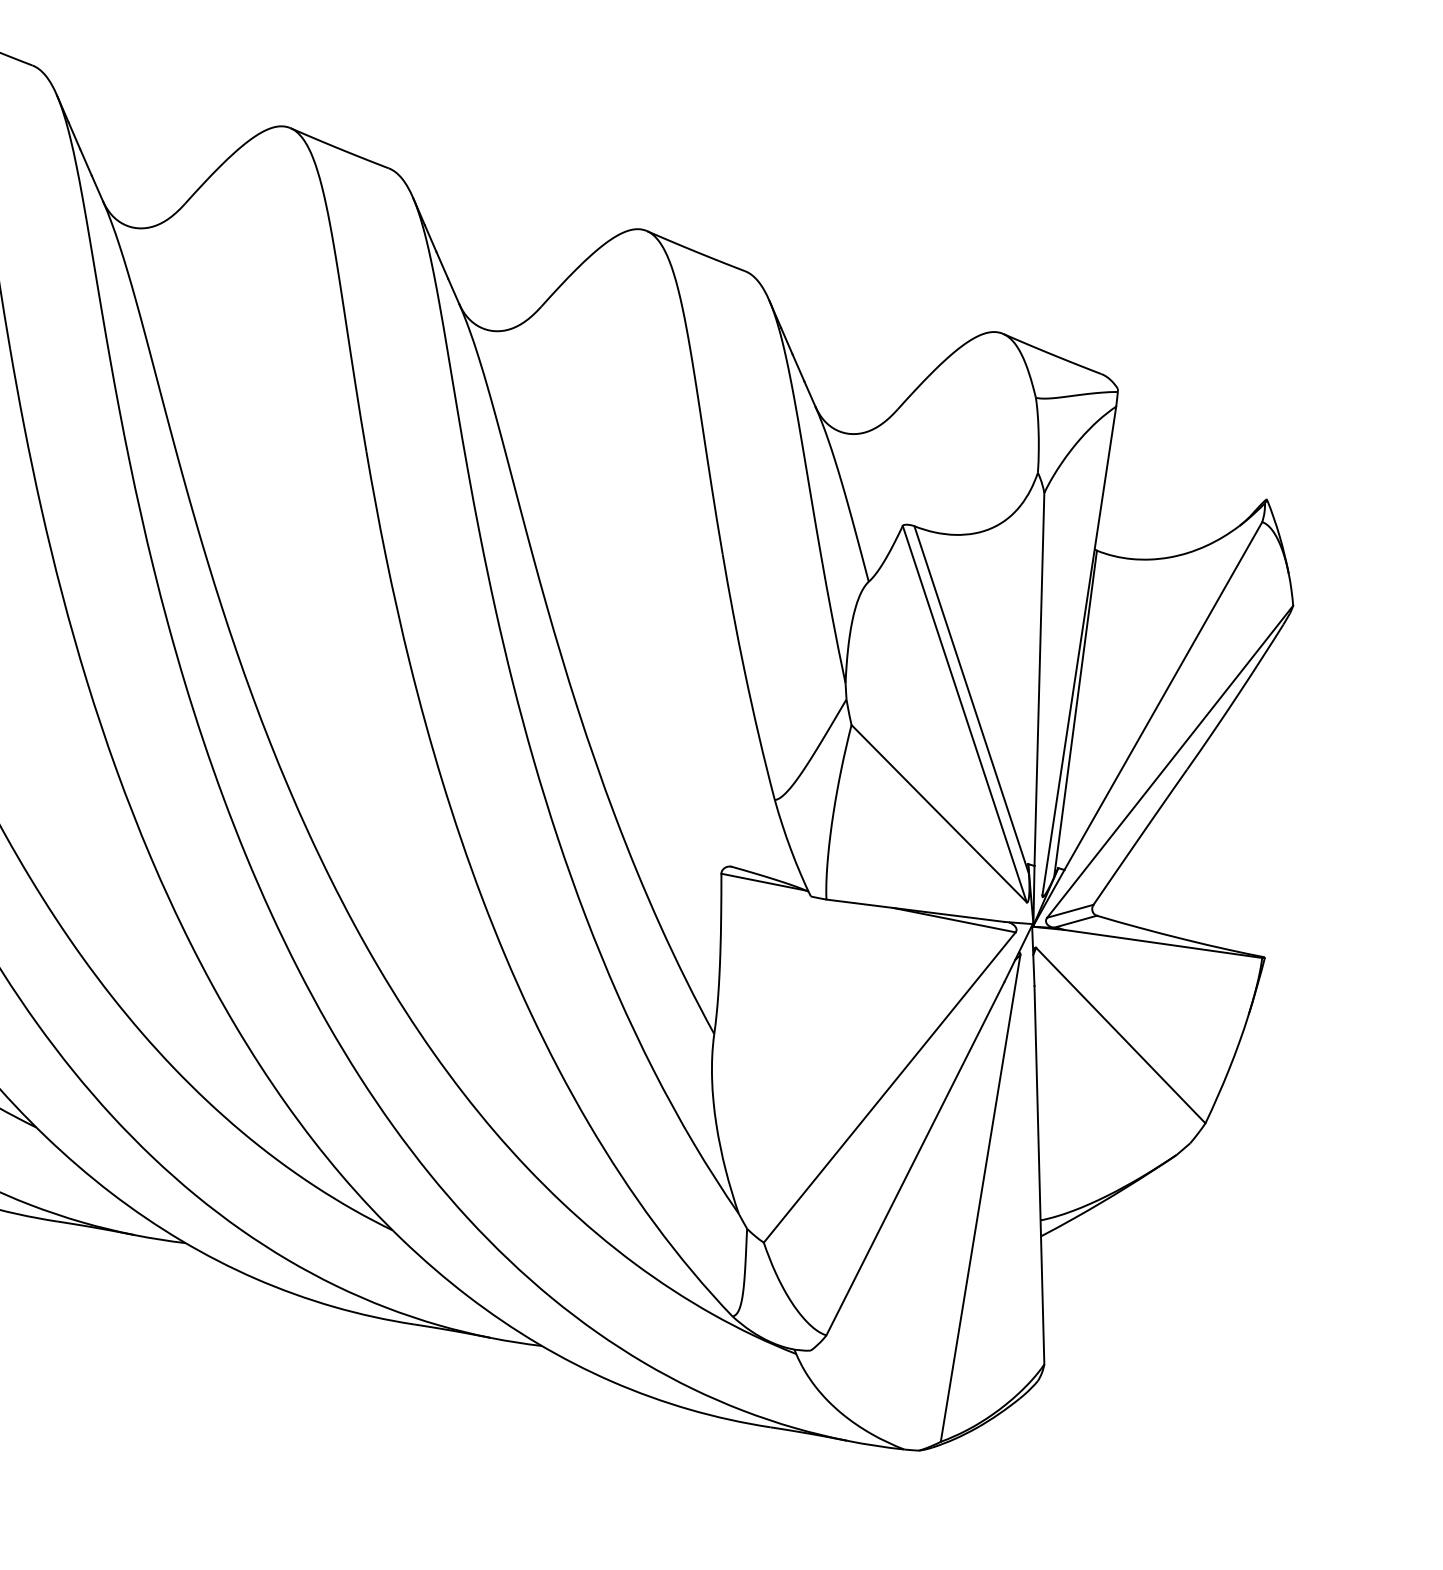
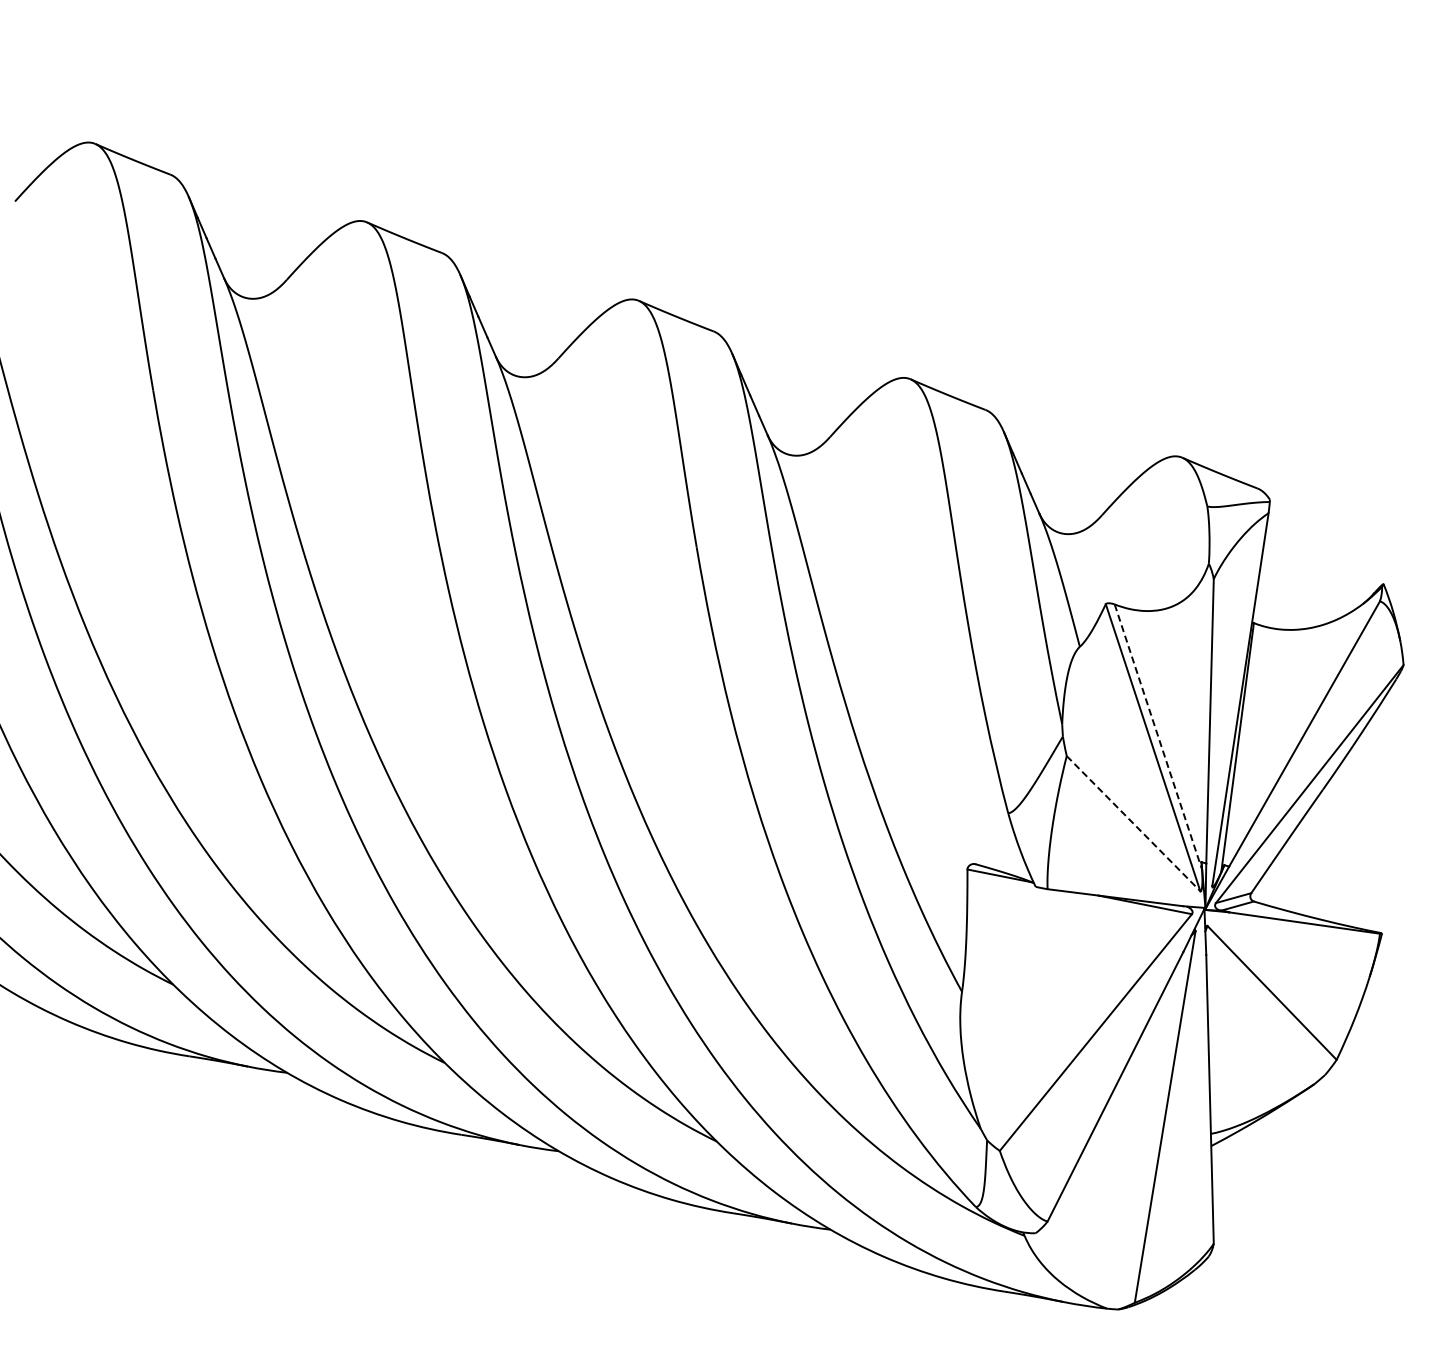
line: (971, 700) -> (1158, 737), solid -> dashed
line: (939, 814) -> (1133, 824), solid -> dashed

